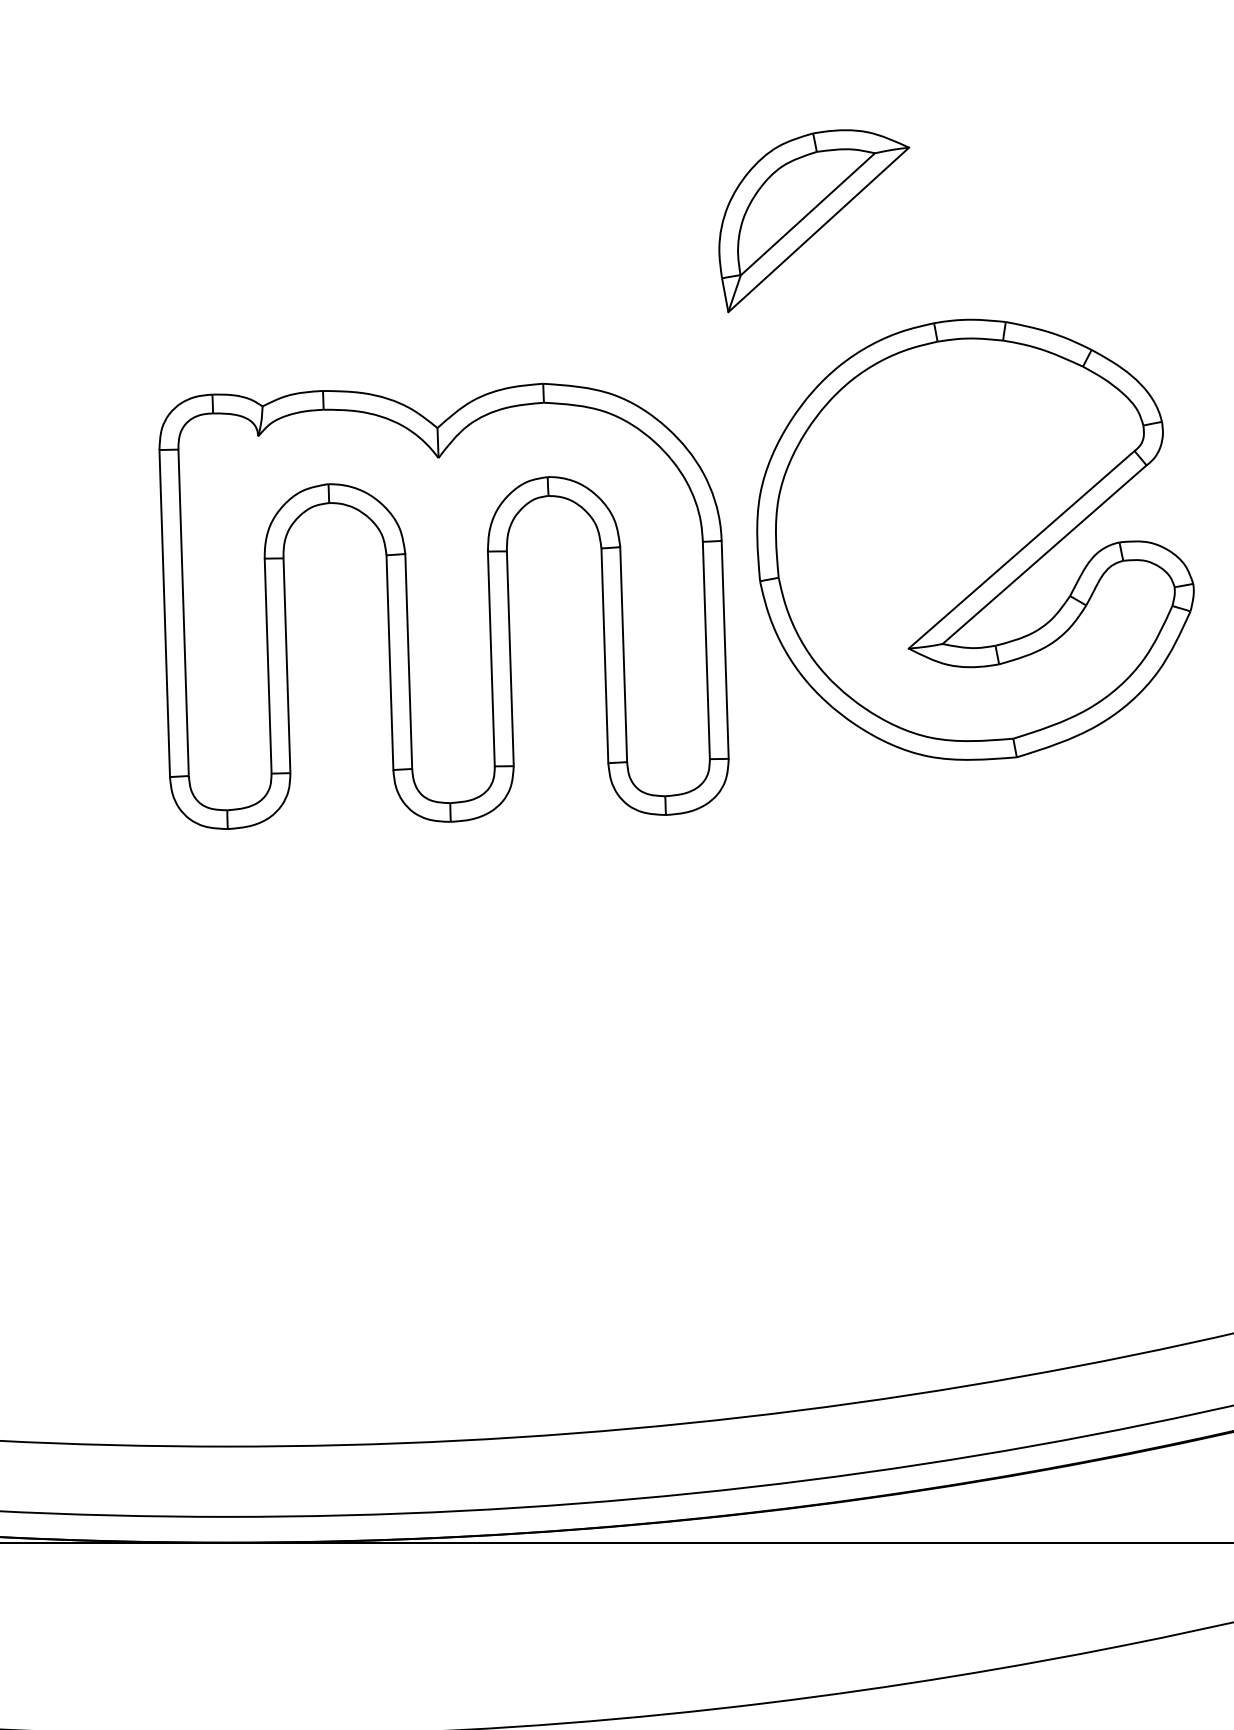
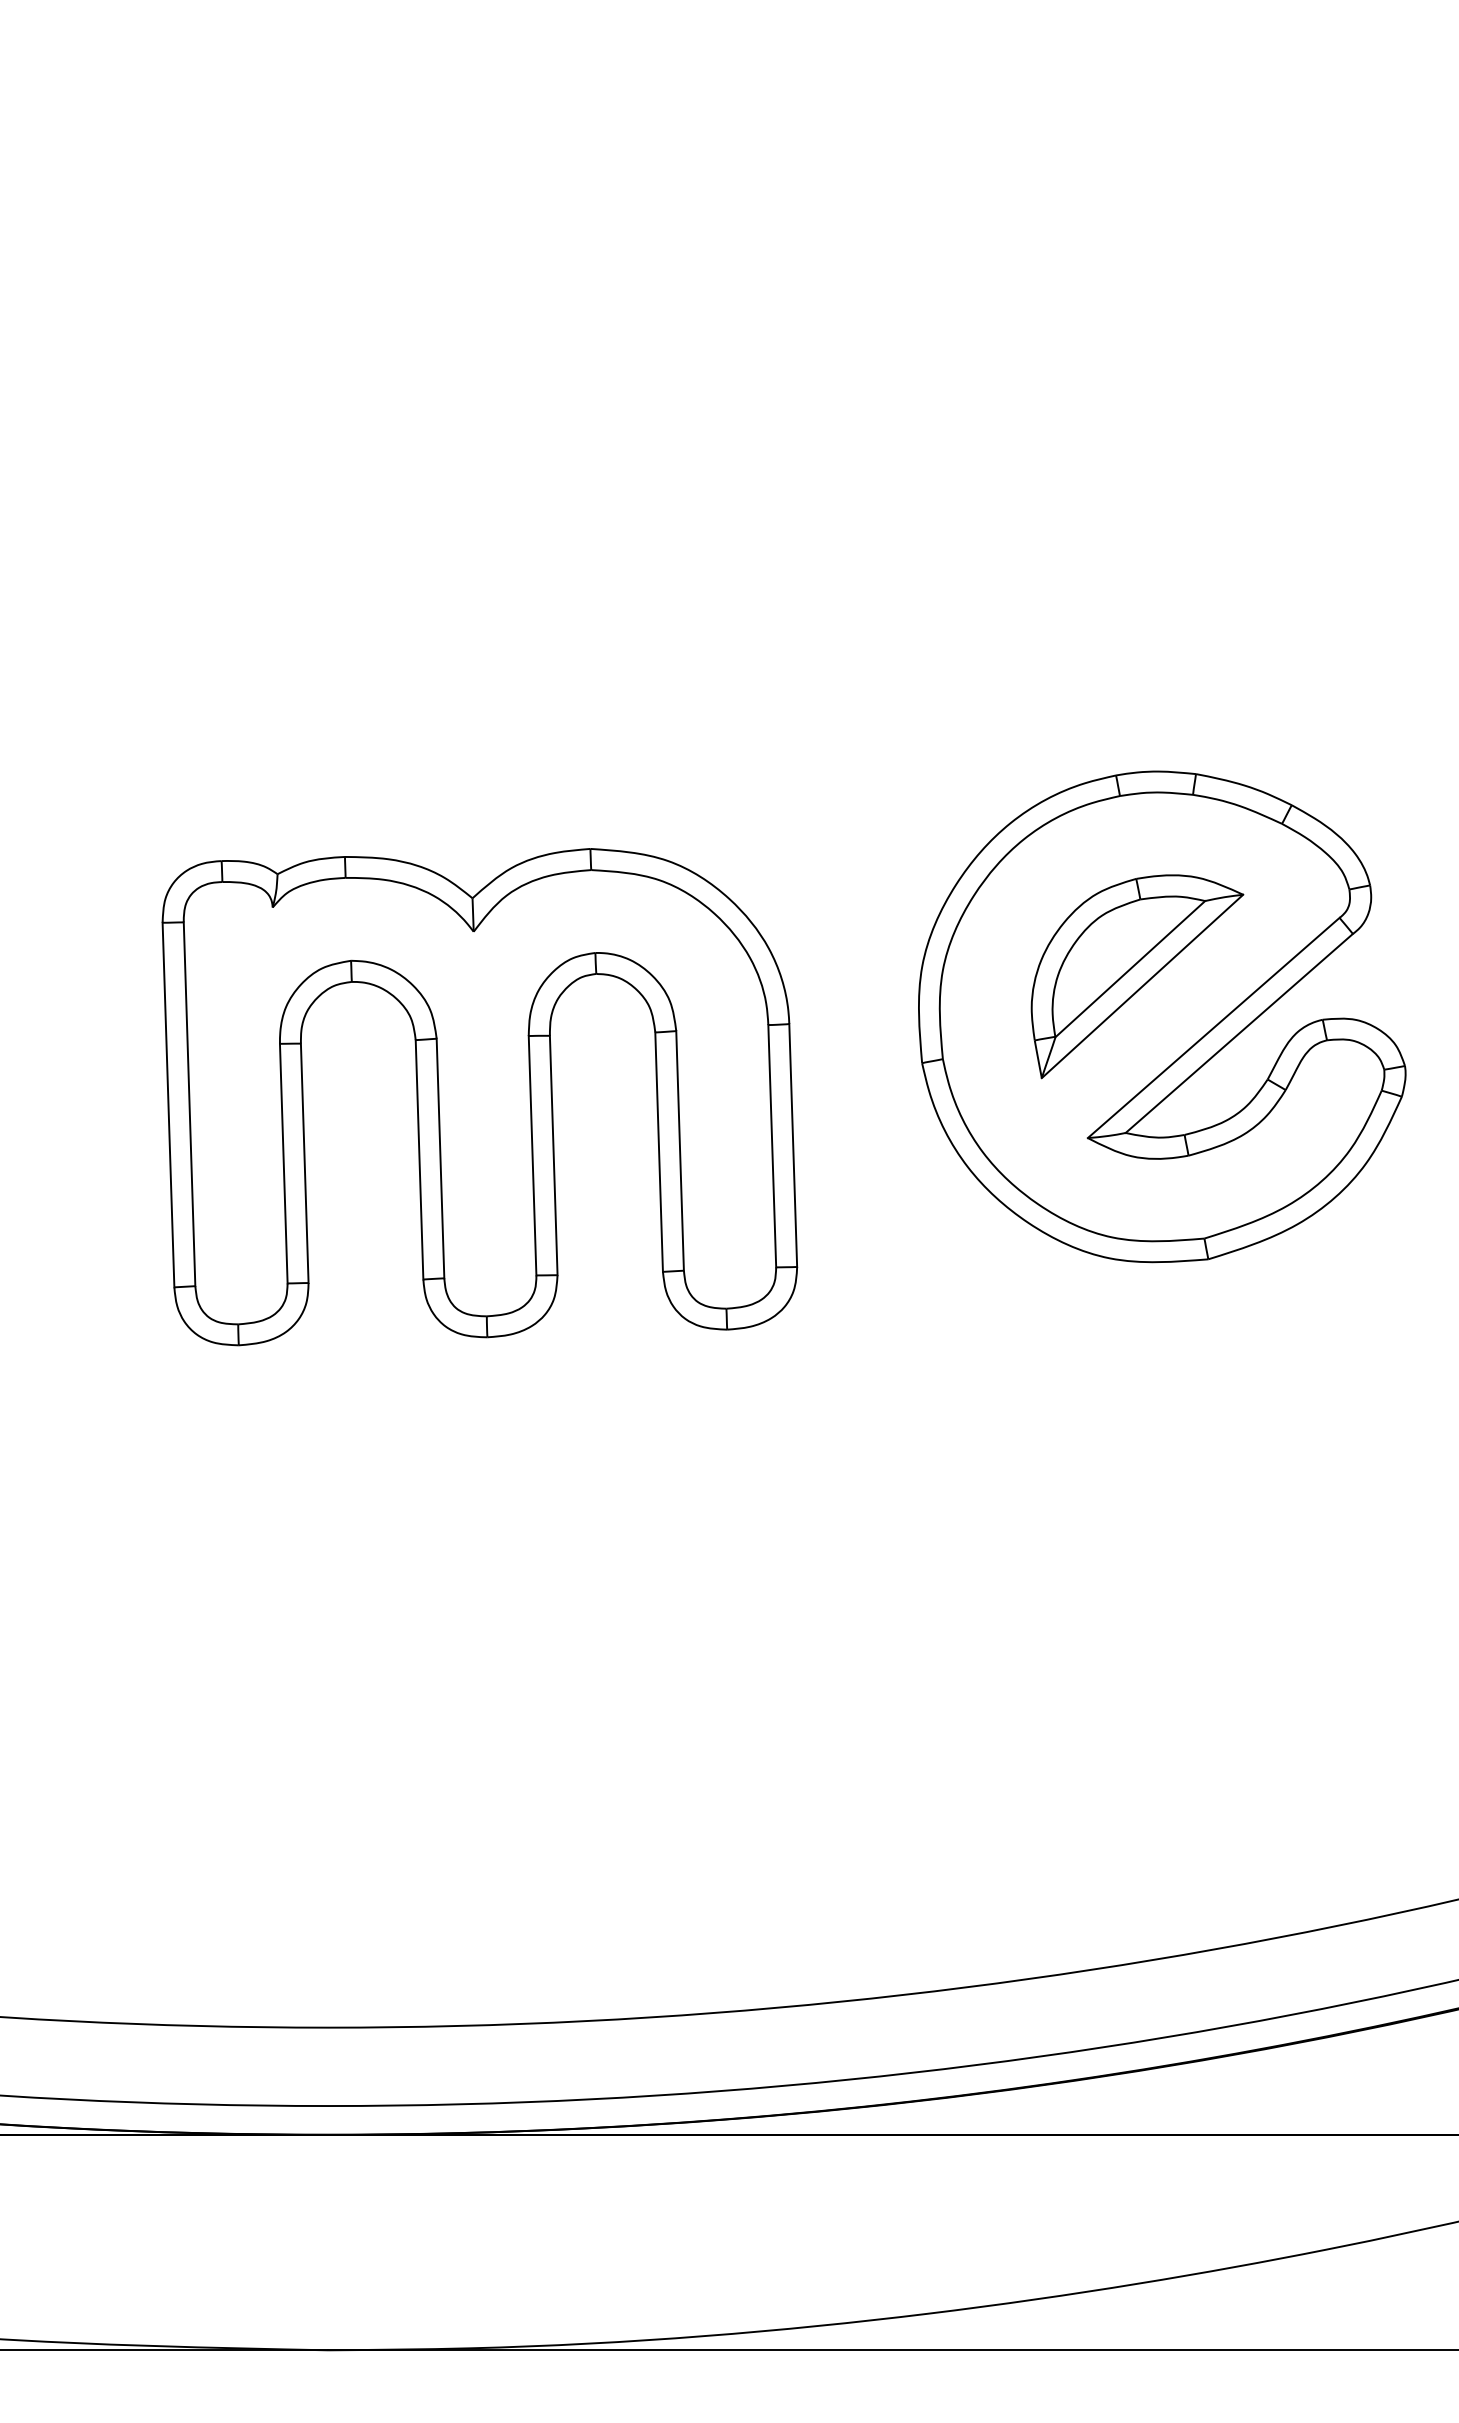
part: (814, 221) -> (1137, 976), moved
part: (443, 606) -> (479, 1097), moved

